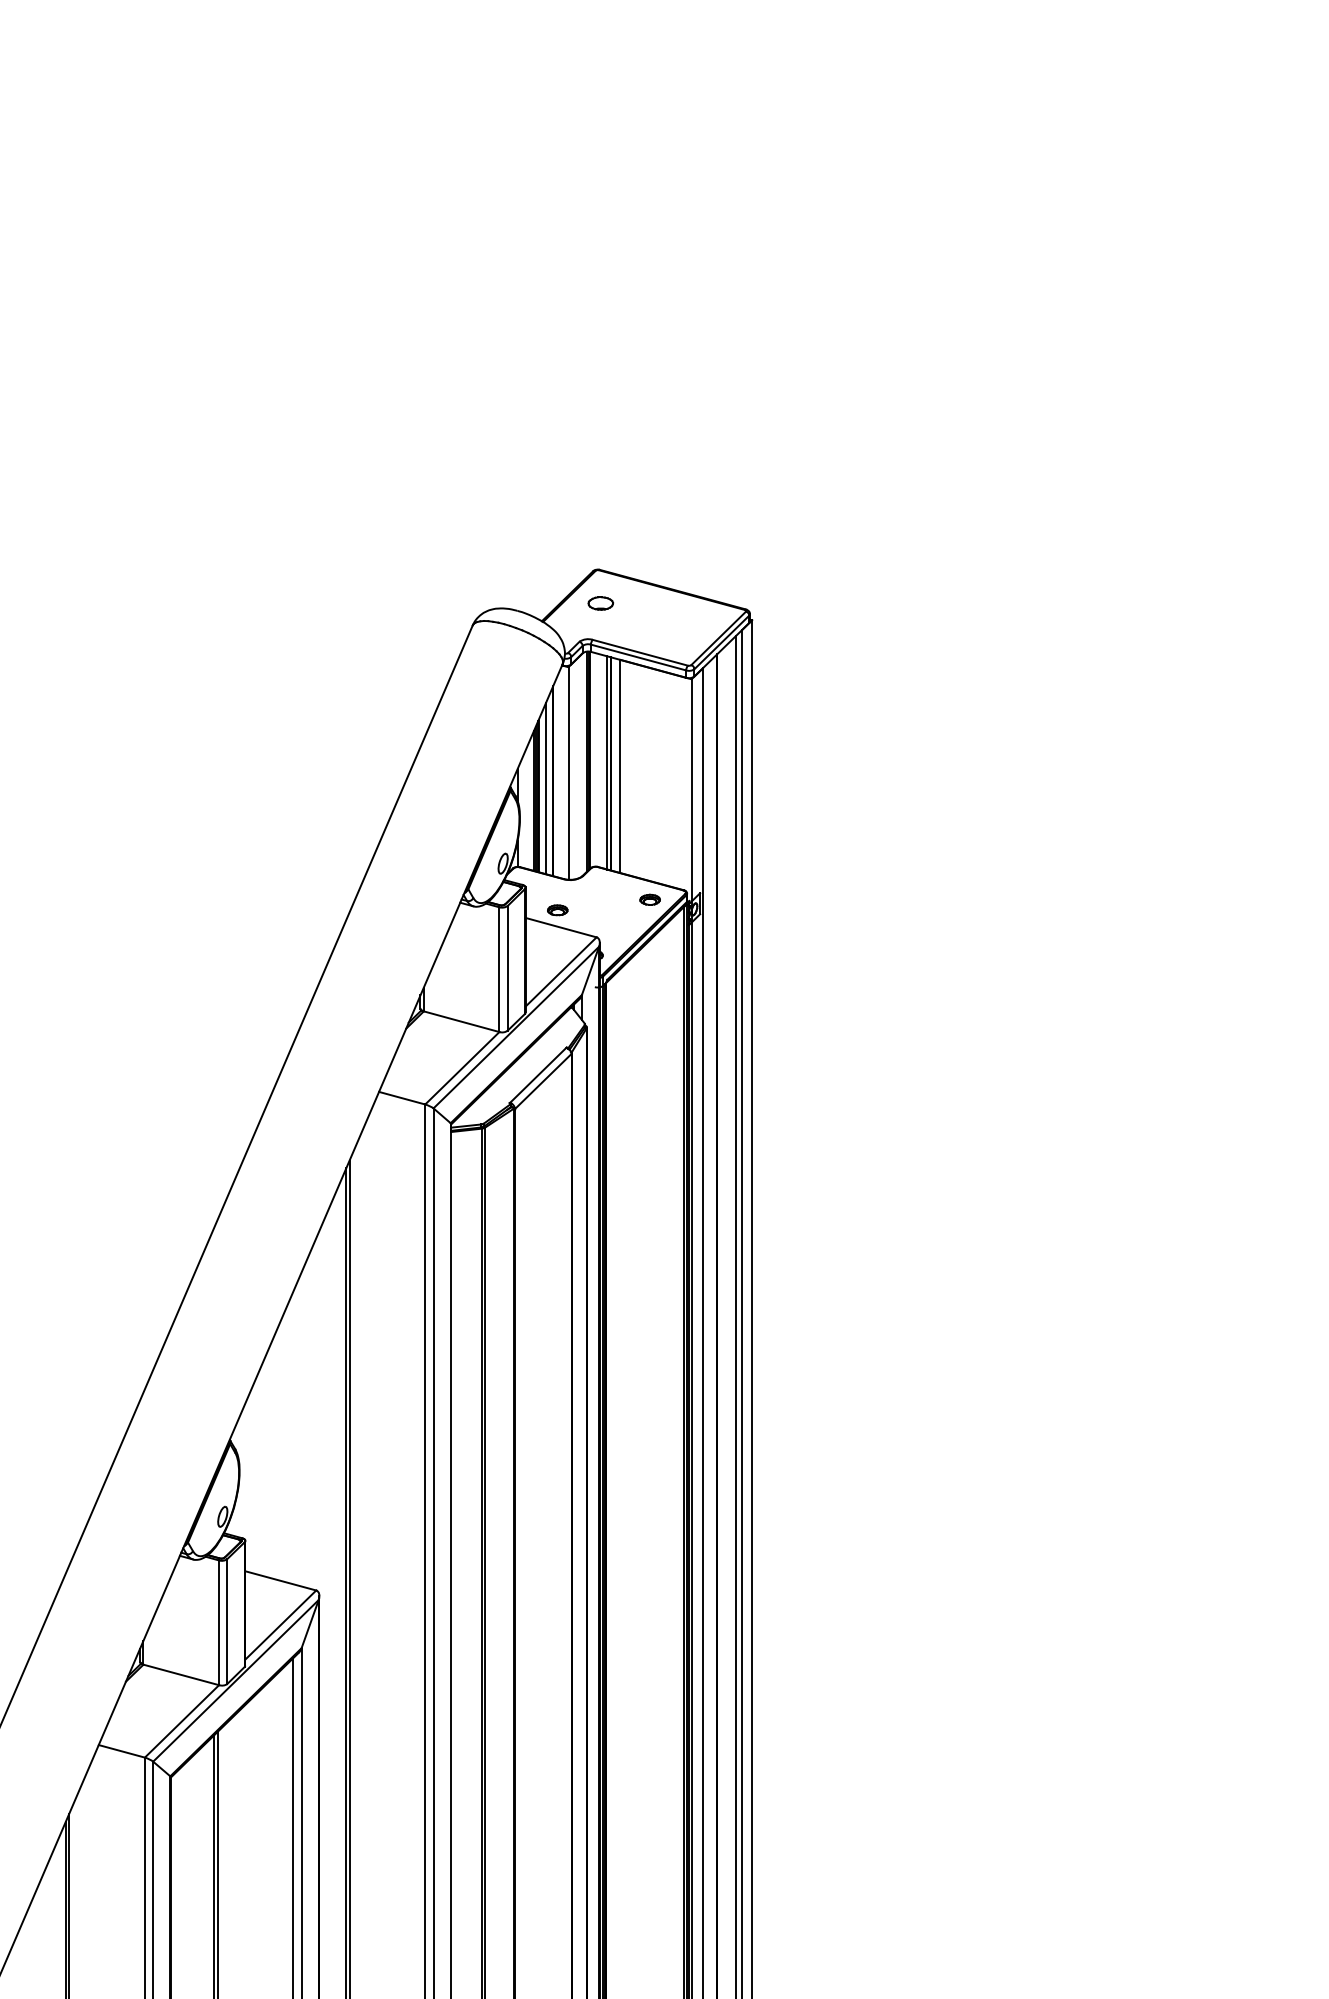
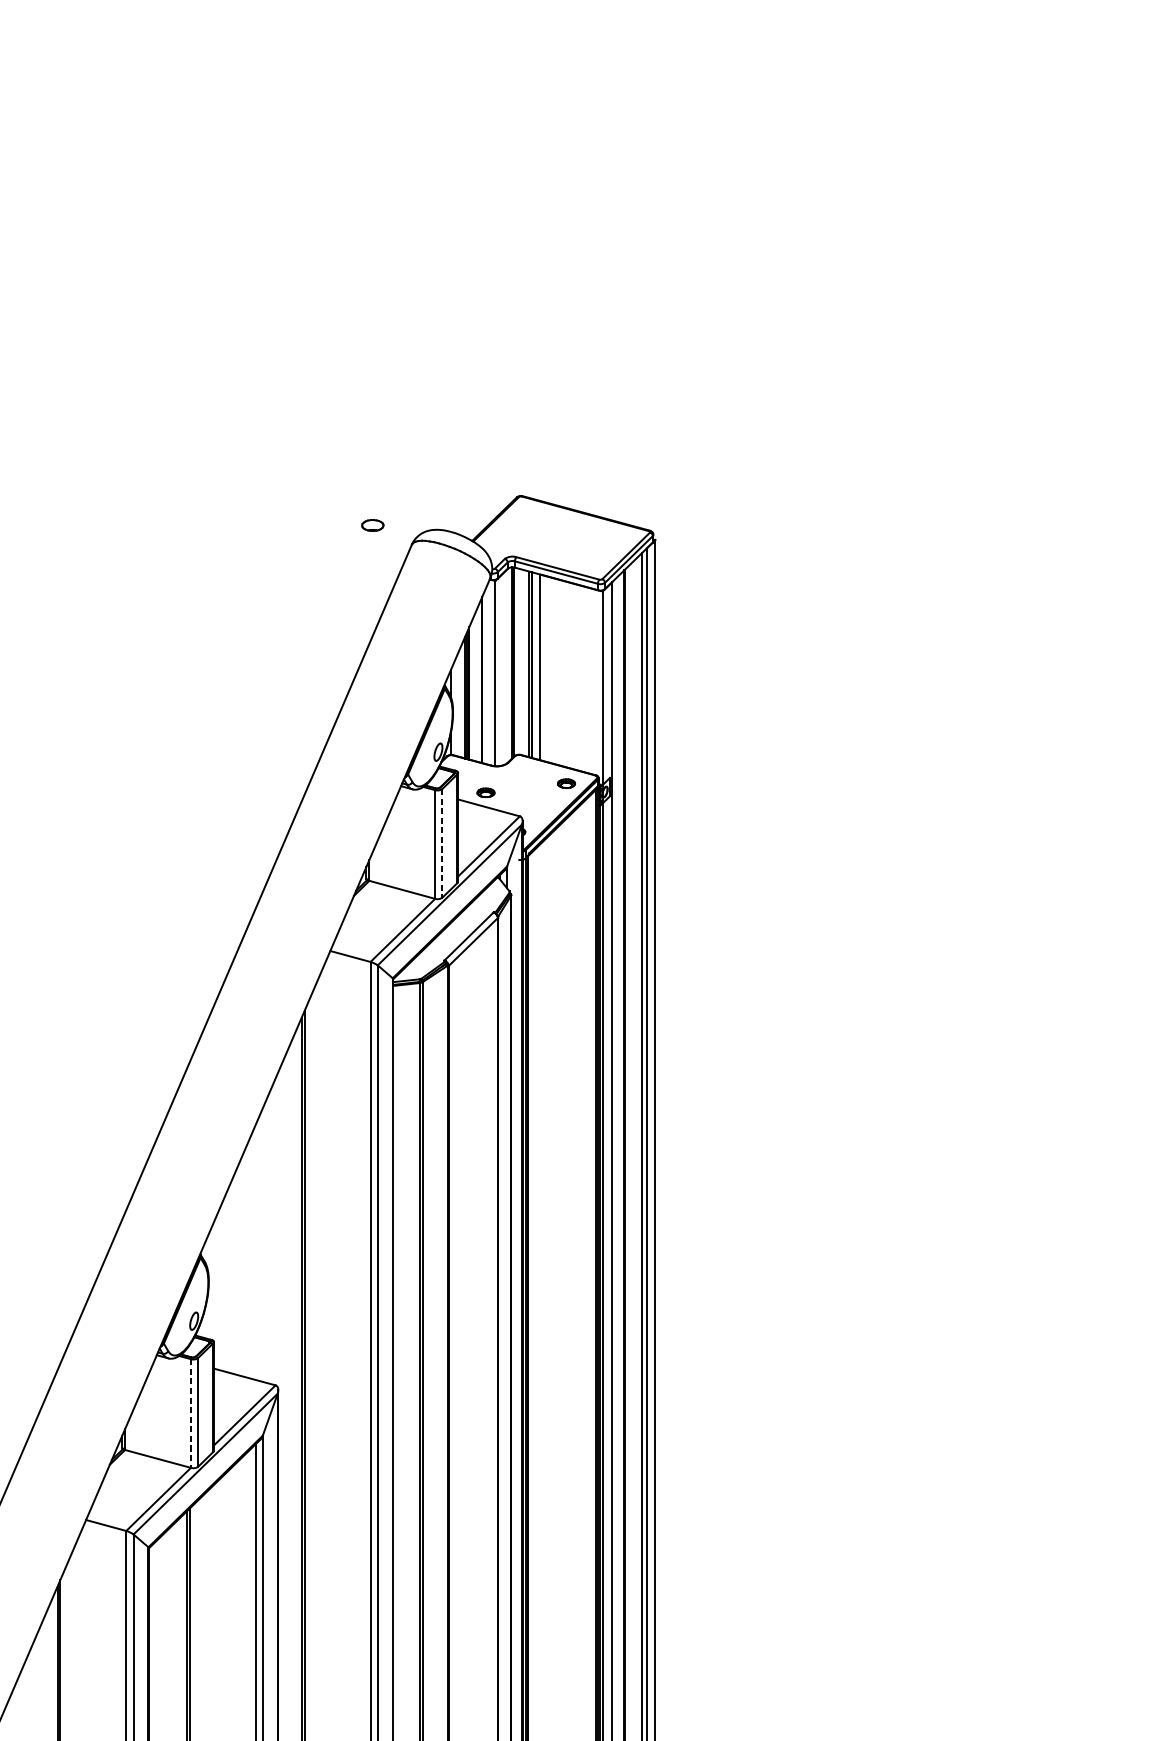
part: (600, 603) -> (372, 525), moved
line: (546, 788) -> (476, 686), removed
line: (507, 968) -> (442, 843), solid -> dashed
line: (219, 1623) -> (191, 1414), solid -> dashed

